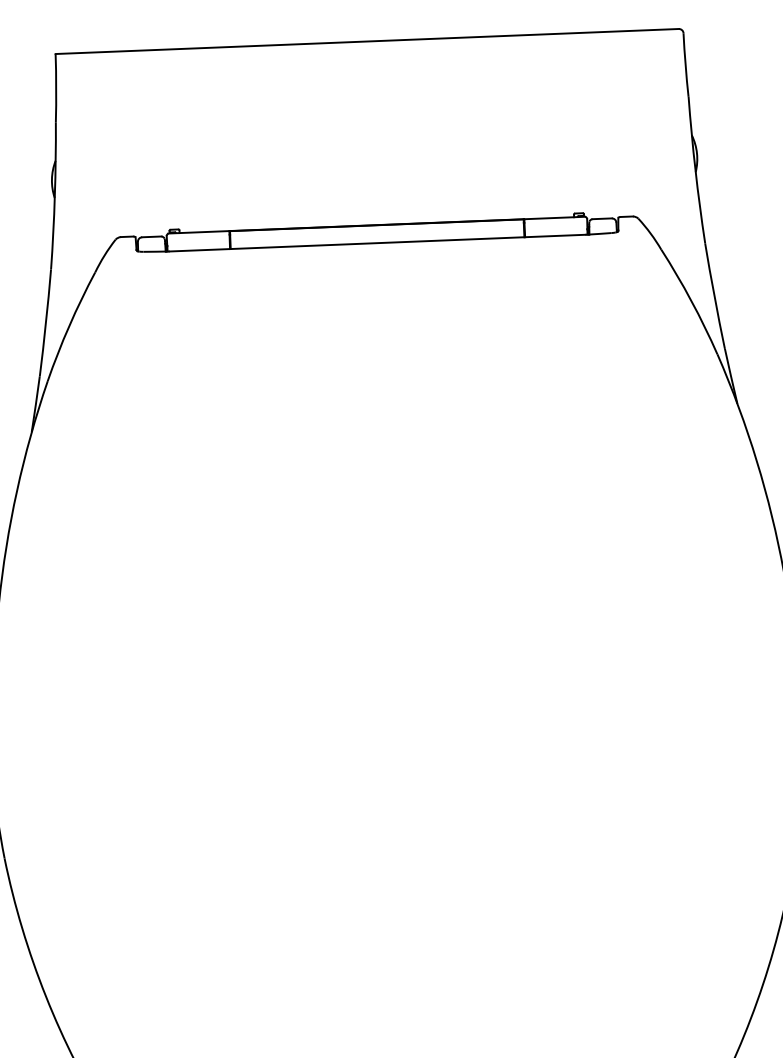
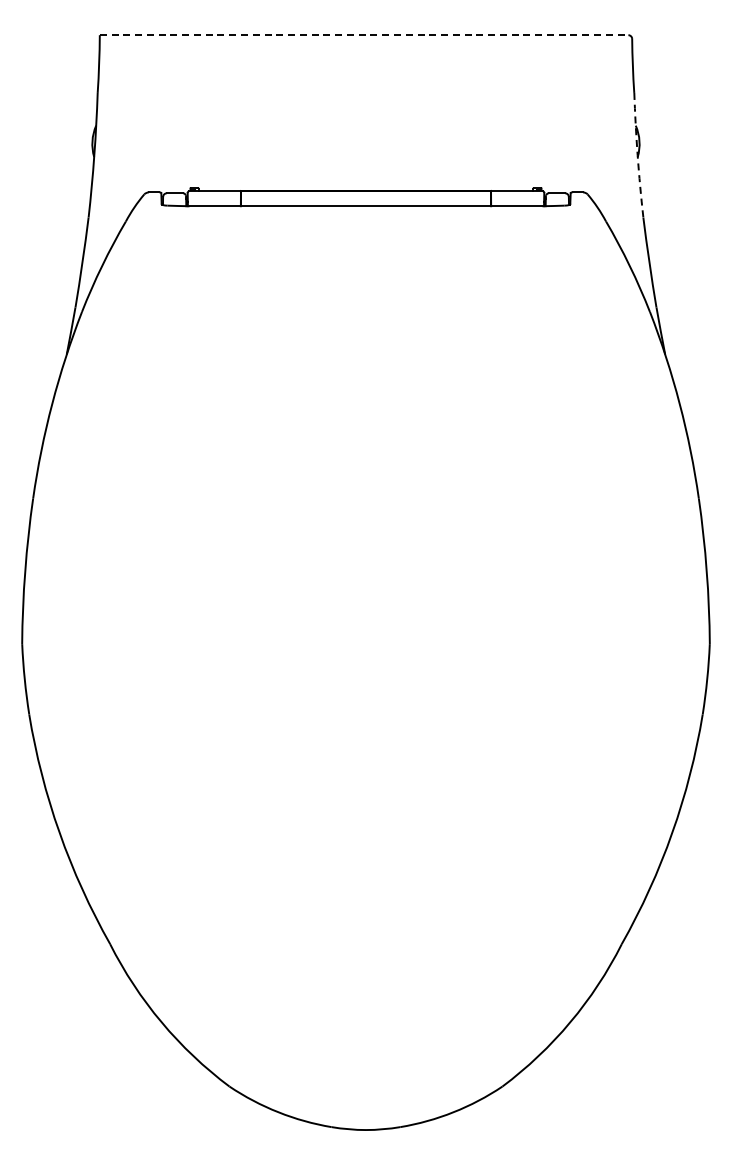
line: (367, 41) -> (364, 35), solid -> dashed
arc: (695, 170) -> (637, 155), solid -> dashed

